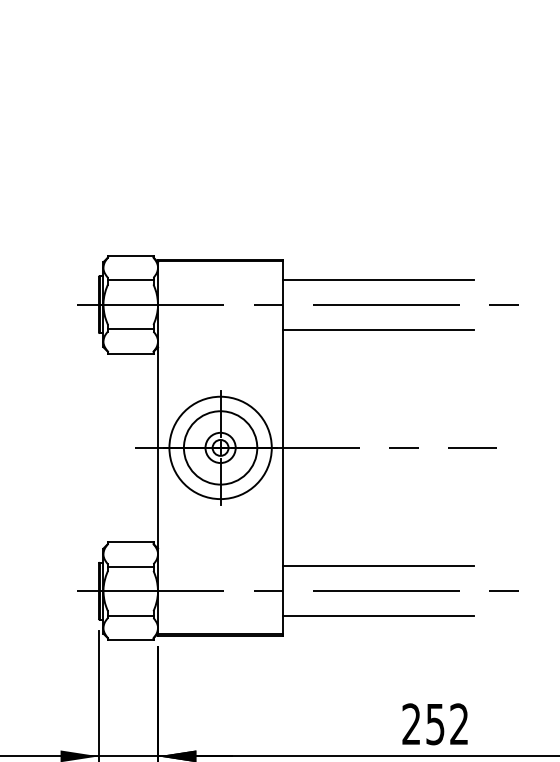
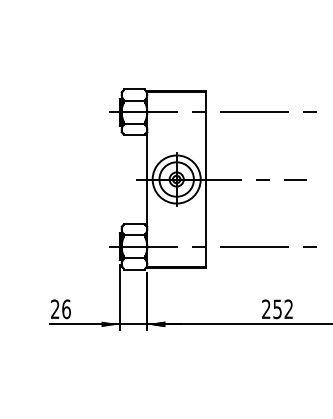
line: (377, 279) -> (250, 100), removed
line: (377, 330) -> (250, 124), removed
line: (377, 567) -> (250, 235), removed
line: (377, 616) -> (250, 258), removed

